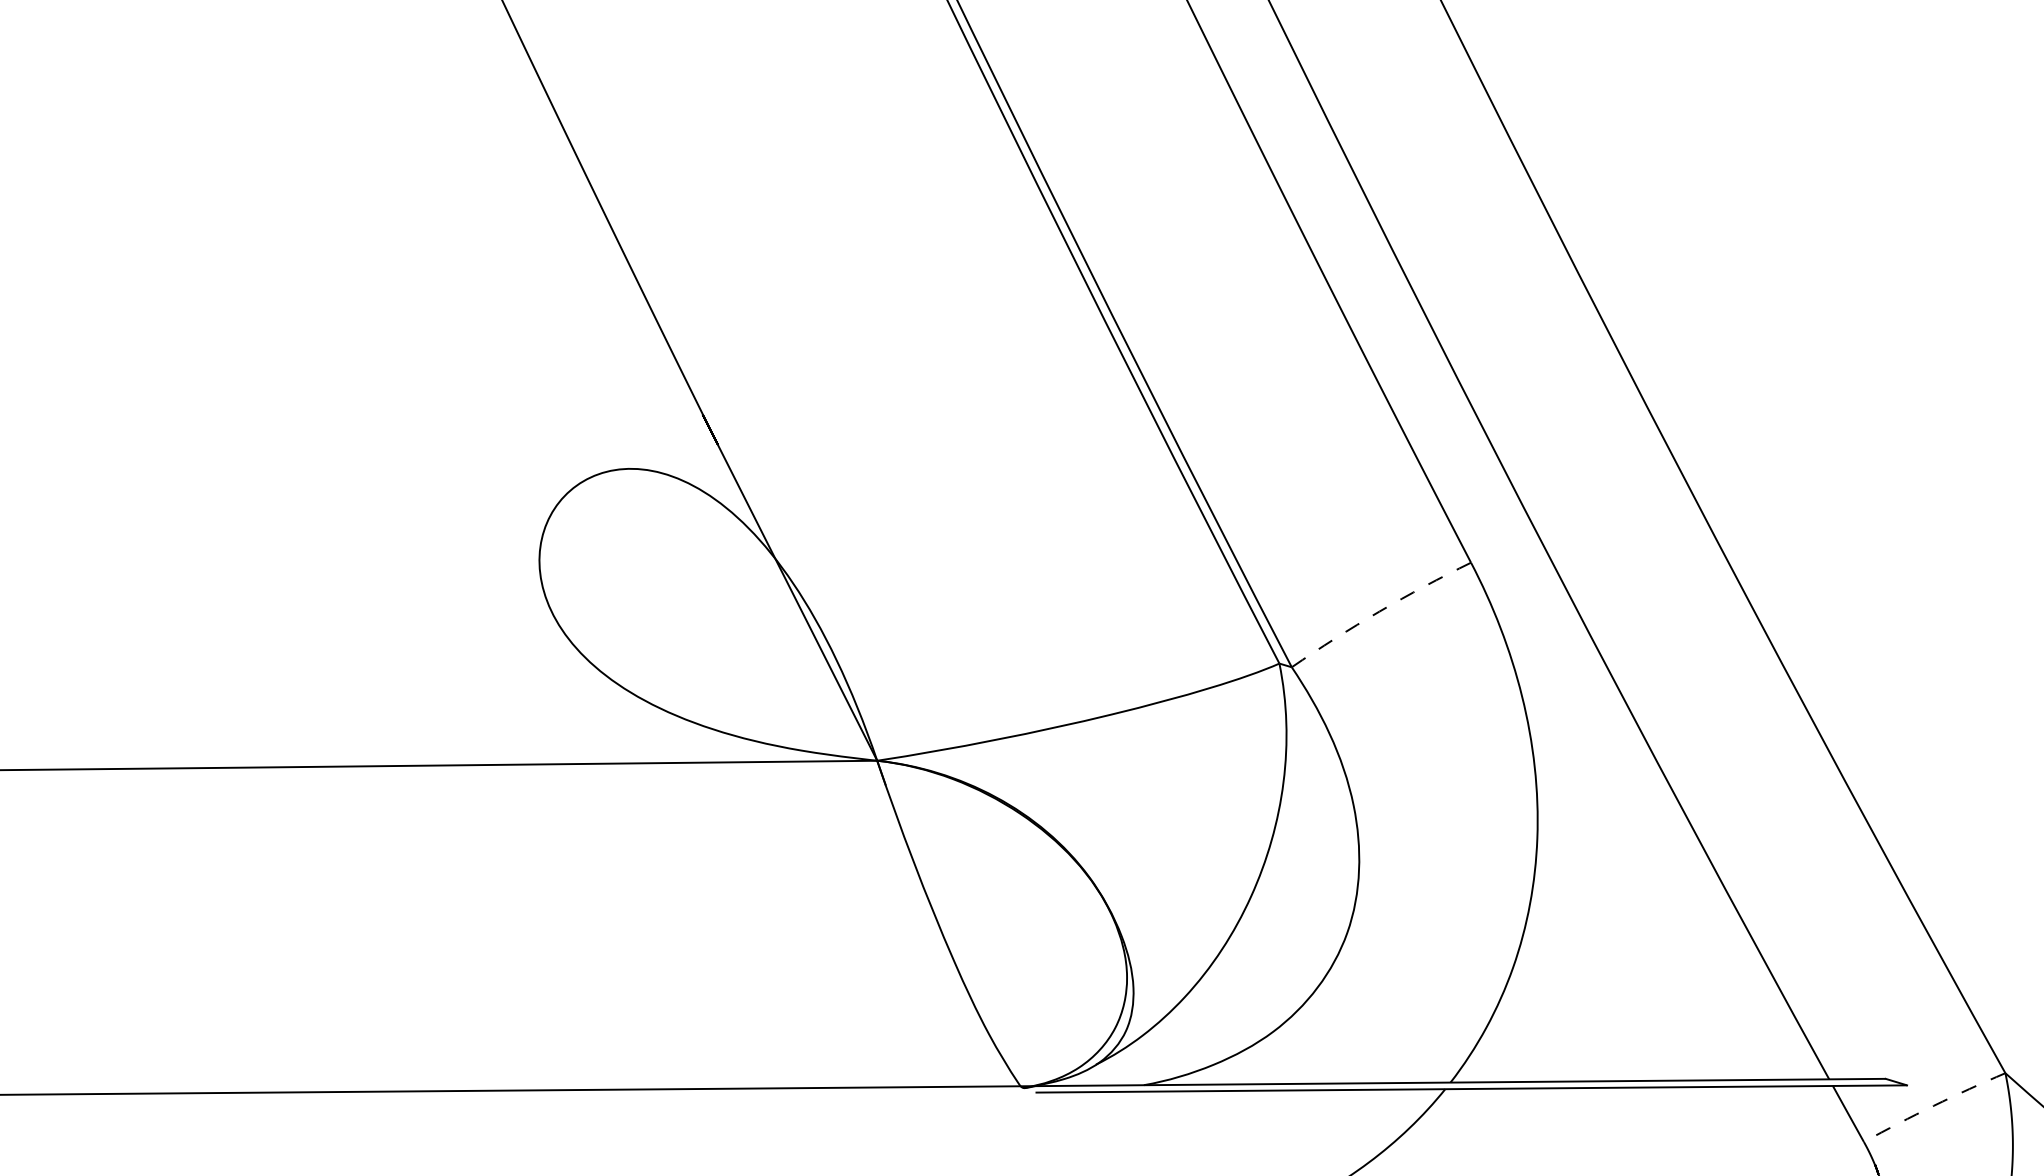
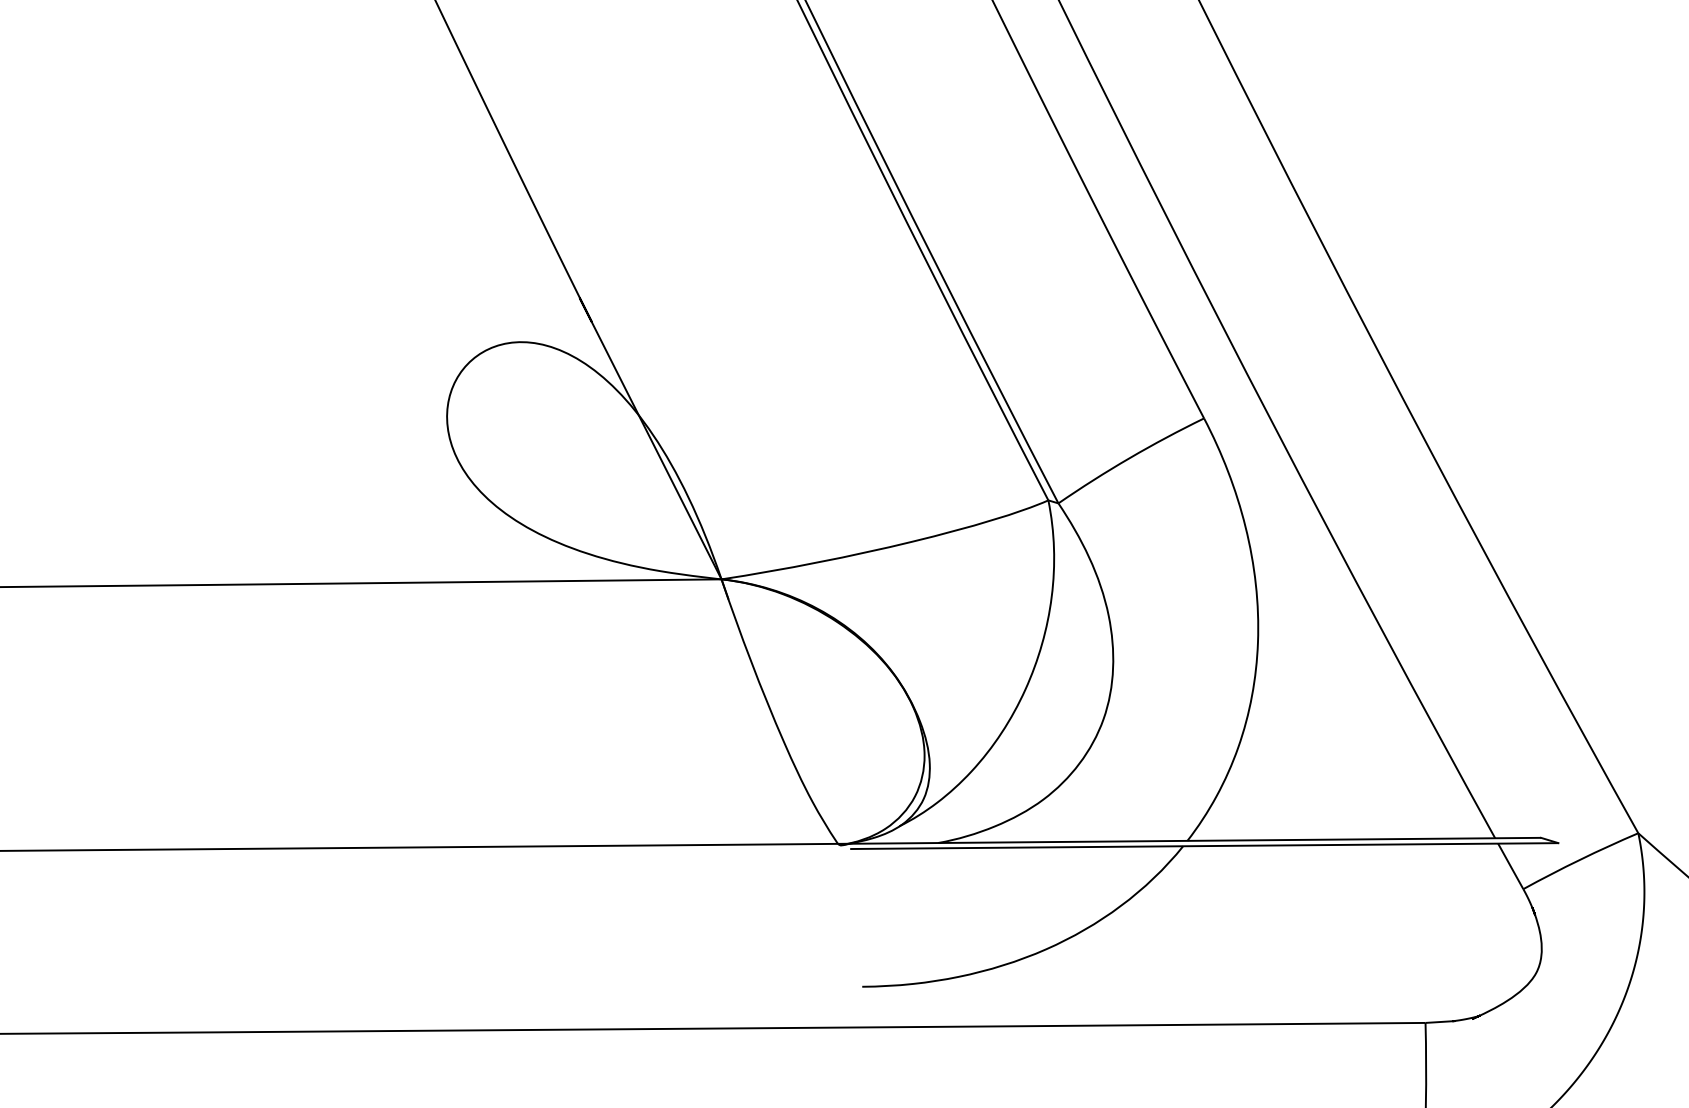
arc: (1379, 612) -> (1129, 458), dashed -> solid
arc: (1934, 1105) -> (1580, 859), dashed -> solid

